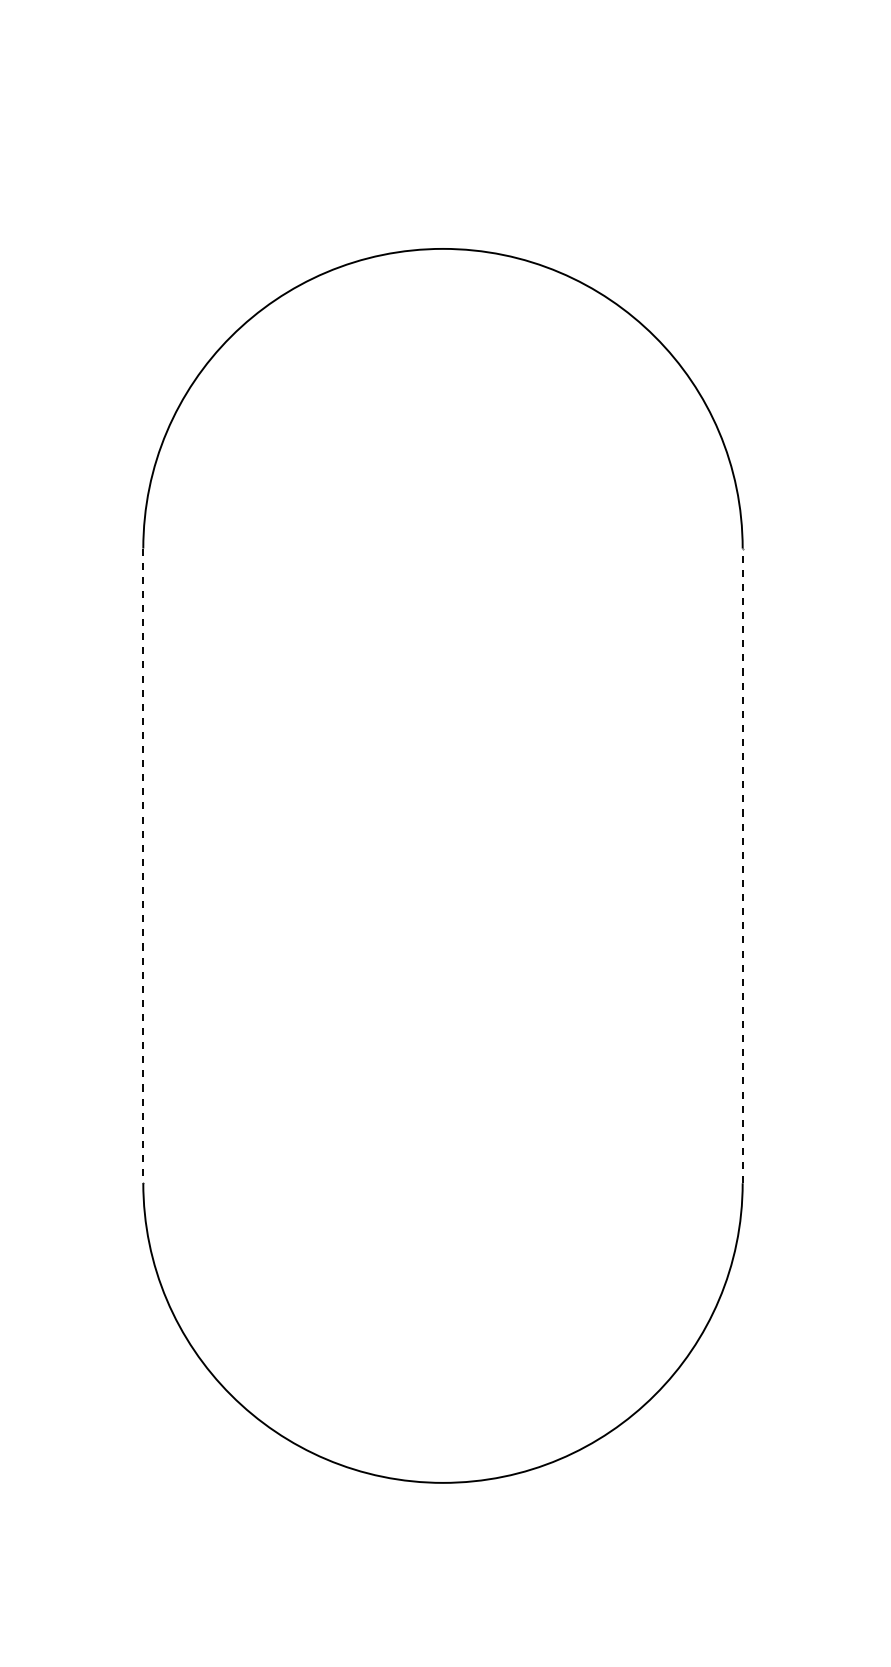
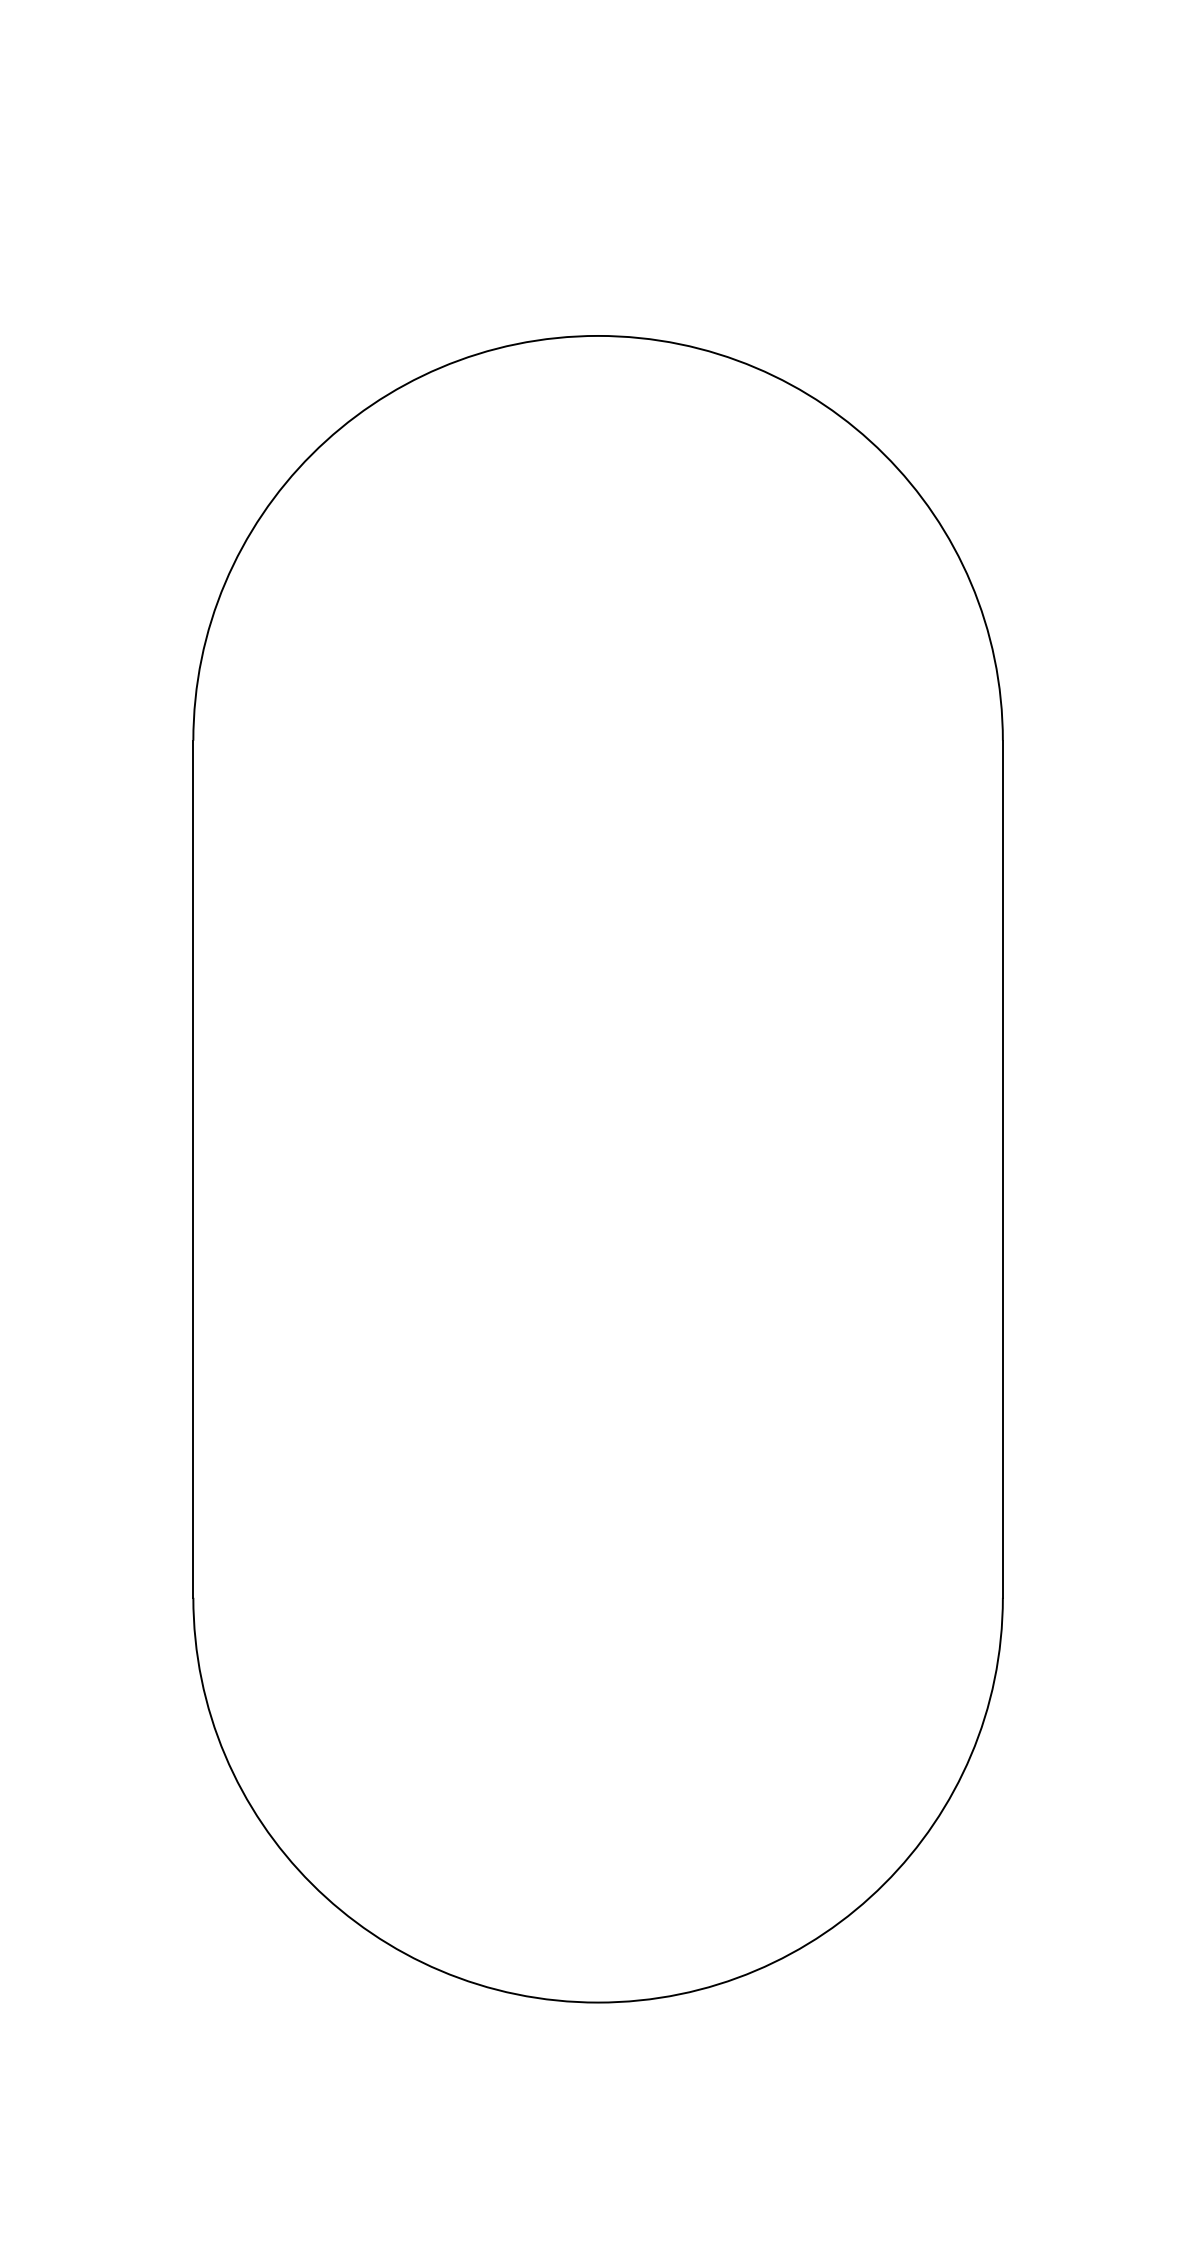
line: (742, 865) -> (1002, 1168), dashed -> solid
line: (143, 866) -> (193, 1170), dashed -> solid

